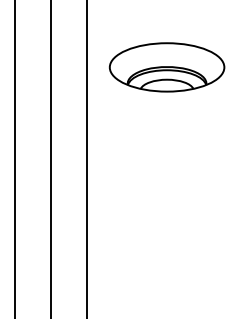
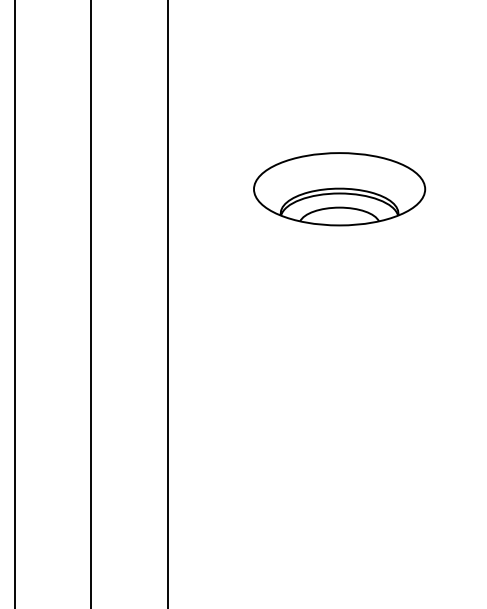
part: (166, 67) -> (338, 189), size x0.7

